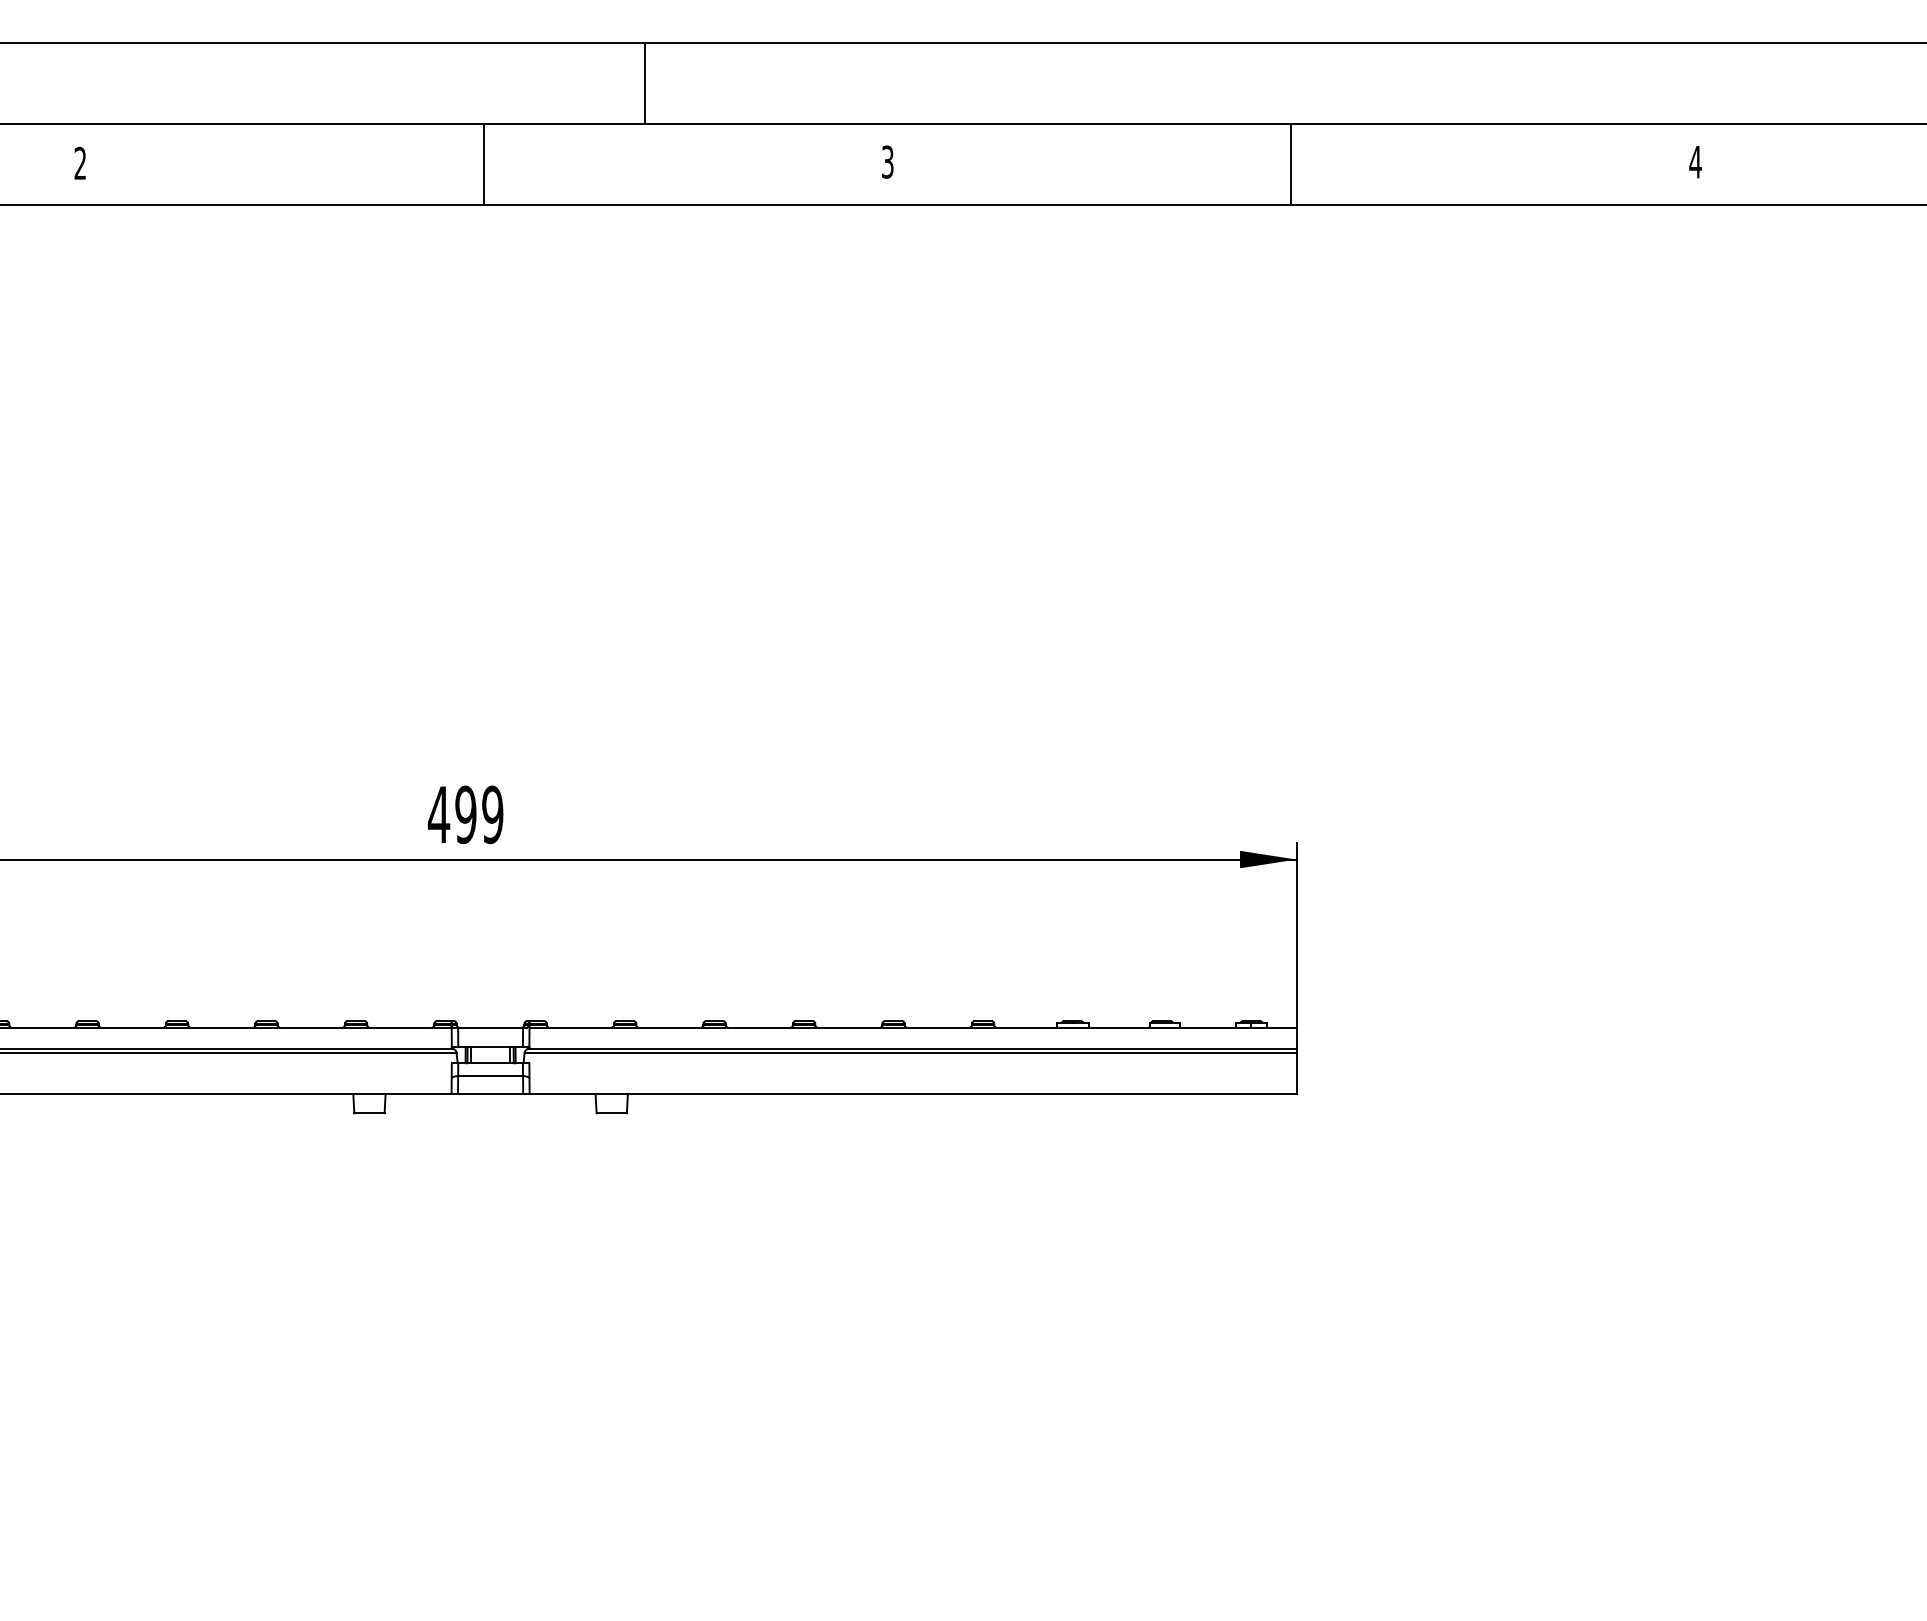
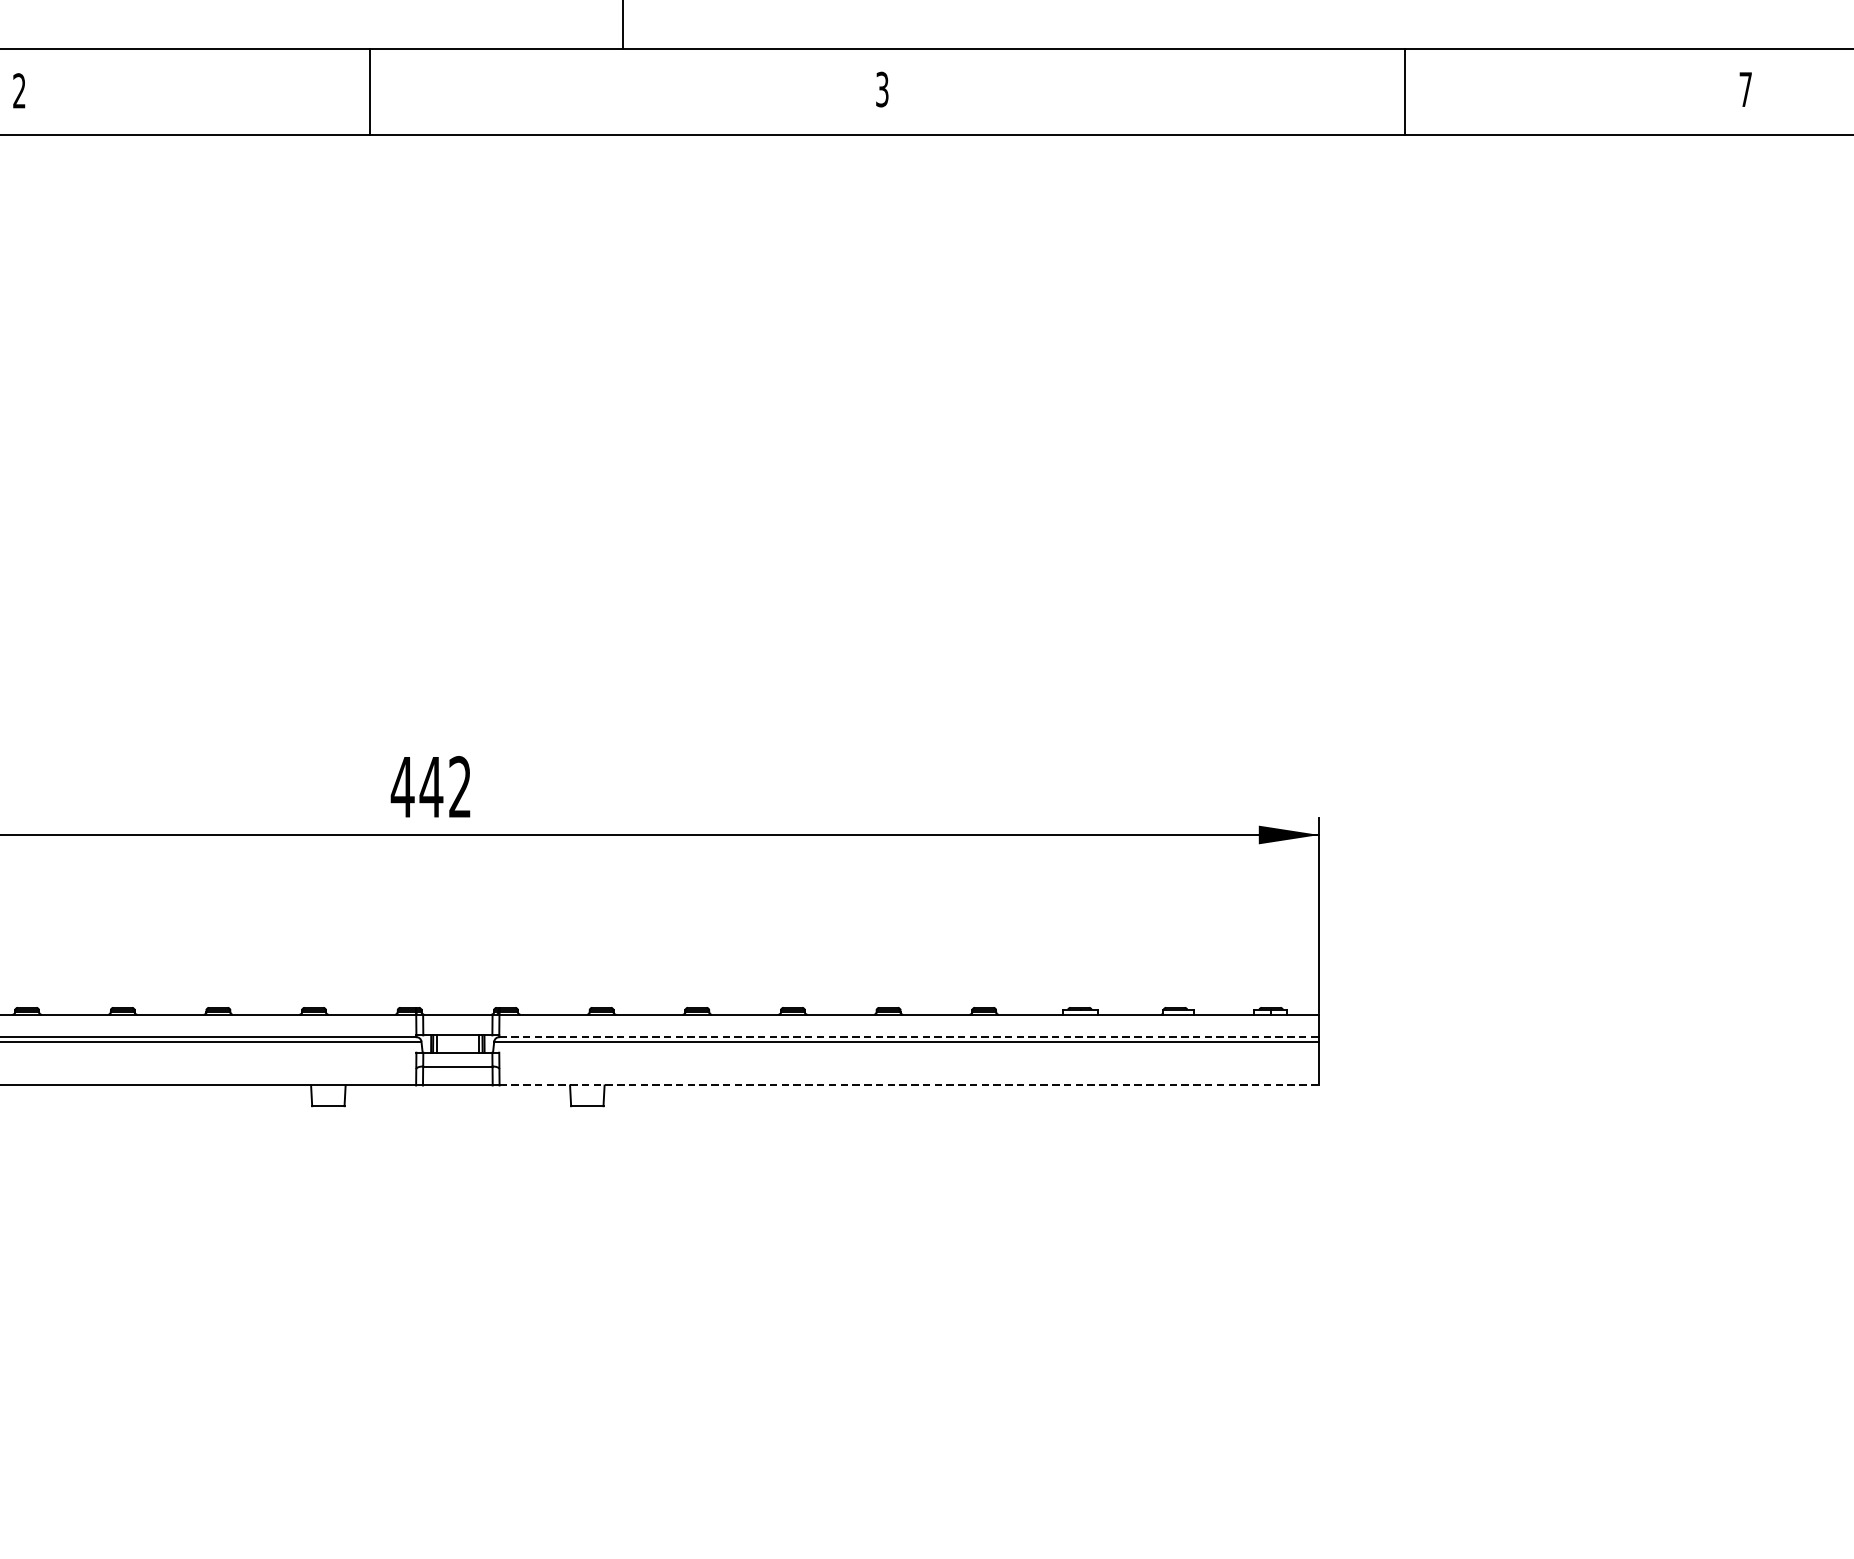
text: (1695, 162) -> (1745, 89), 4 -> 7
line: (483, 163) -> (370, 91), moved
line: (1291, 163) -> (1404, 91), moved
text: (478, 814) -> (444, 786), 499 -> 442
line: (912, 1048) -> (908, 1036), solid -> dashed
line: (913, 1093) -> (909, 1085), solid -> dashed

